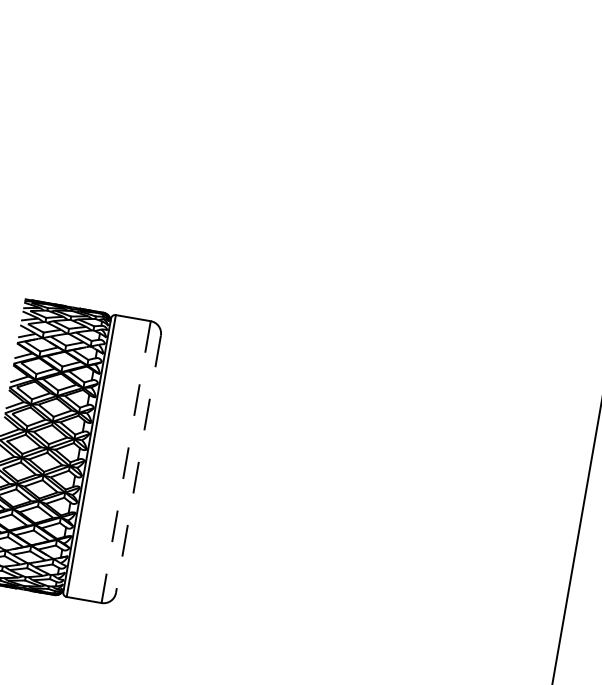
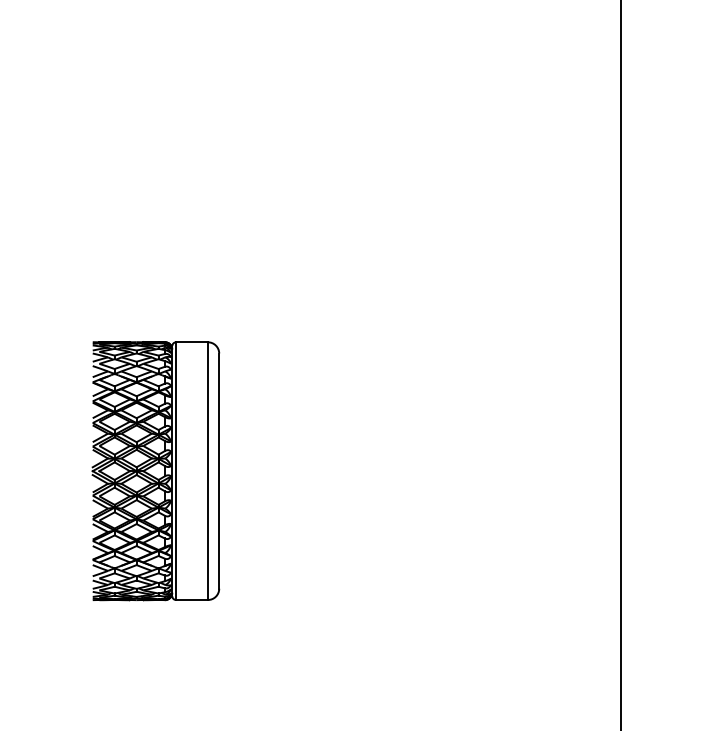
line: (125, 462) -> (207, 471), dashed -> solid
line: (138, 464) -> (219, 471), dashed -> solid

